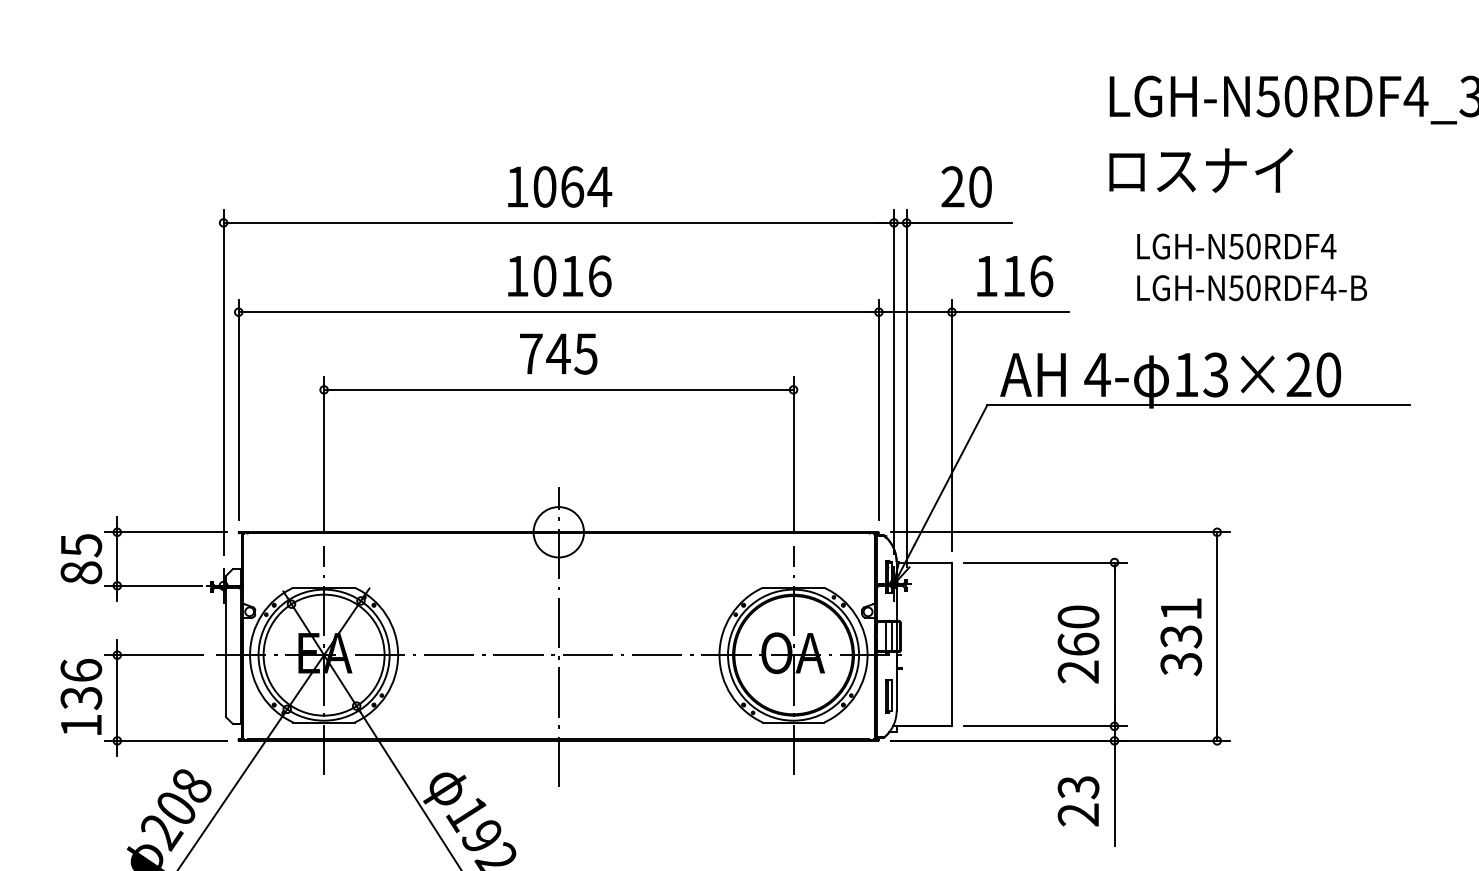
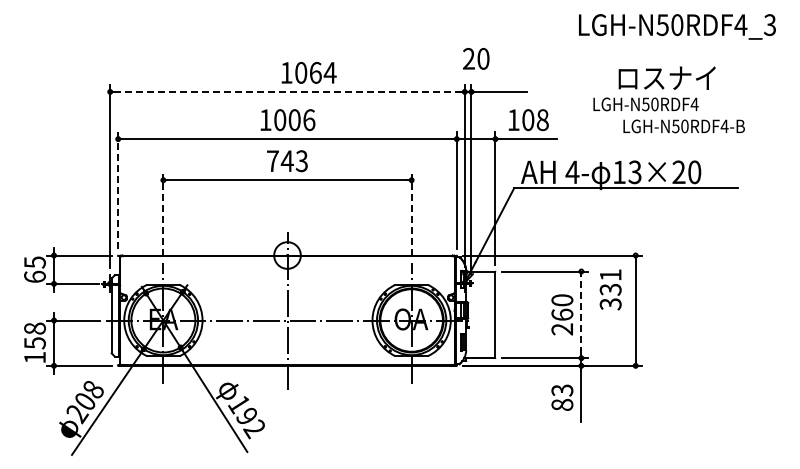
text: (1199, 169) -> (666, 77), moved
text: (558, 186) -> (308, 72), moved
text: (967, 186) -> (476, 58), moved
line: (560, 222) -> (288, 91), solid -> dashed
text: (572, 276) -> (294, 120), 1016 -> 1006
text: (1027, 276) -> (535, 120), 116 -> 108
text: (1250, 288) -> (683, 126), moved
text: (585, 352) -> (301, 160), 745 -> 743
line: (239, 409) -> (118, 190), solid -> dashed
line: (324, 454) -> (163, 214), solid -> dashed
line: (793, 454) -> (411, 214), solid -> dashed
text: (80, 571) -> (34, 276), 85 -> 65
text: (1180, 636) -> (610, 289), moved
line: (1114, 643) -> (581, 314), solid -> dashed
text: (80, 683) -> (34, 335), 136 -> 158
text: (1078, 813) -> (562, 404), 23 -> 83

